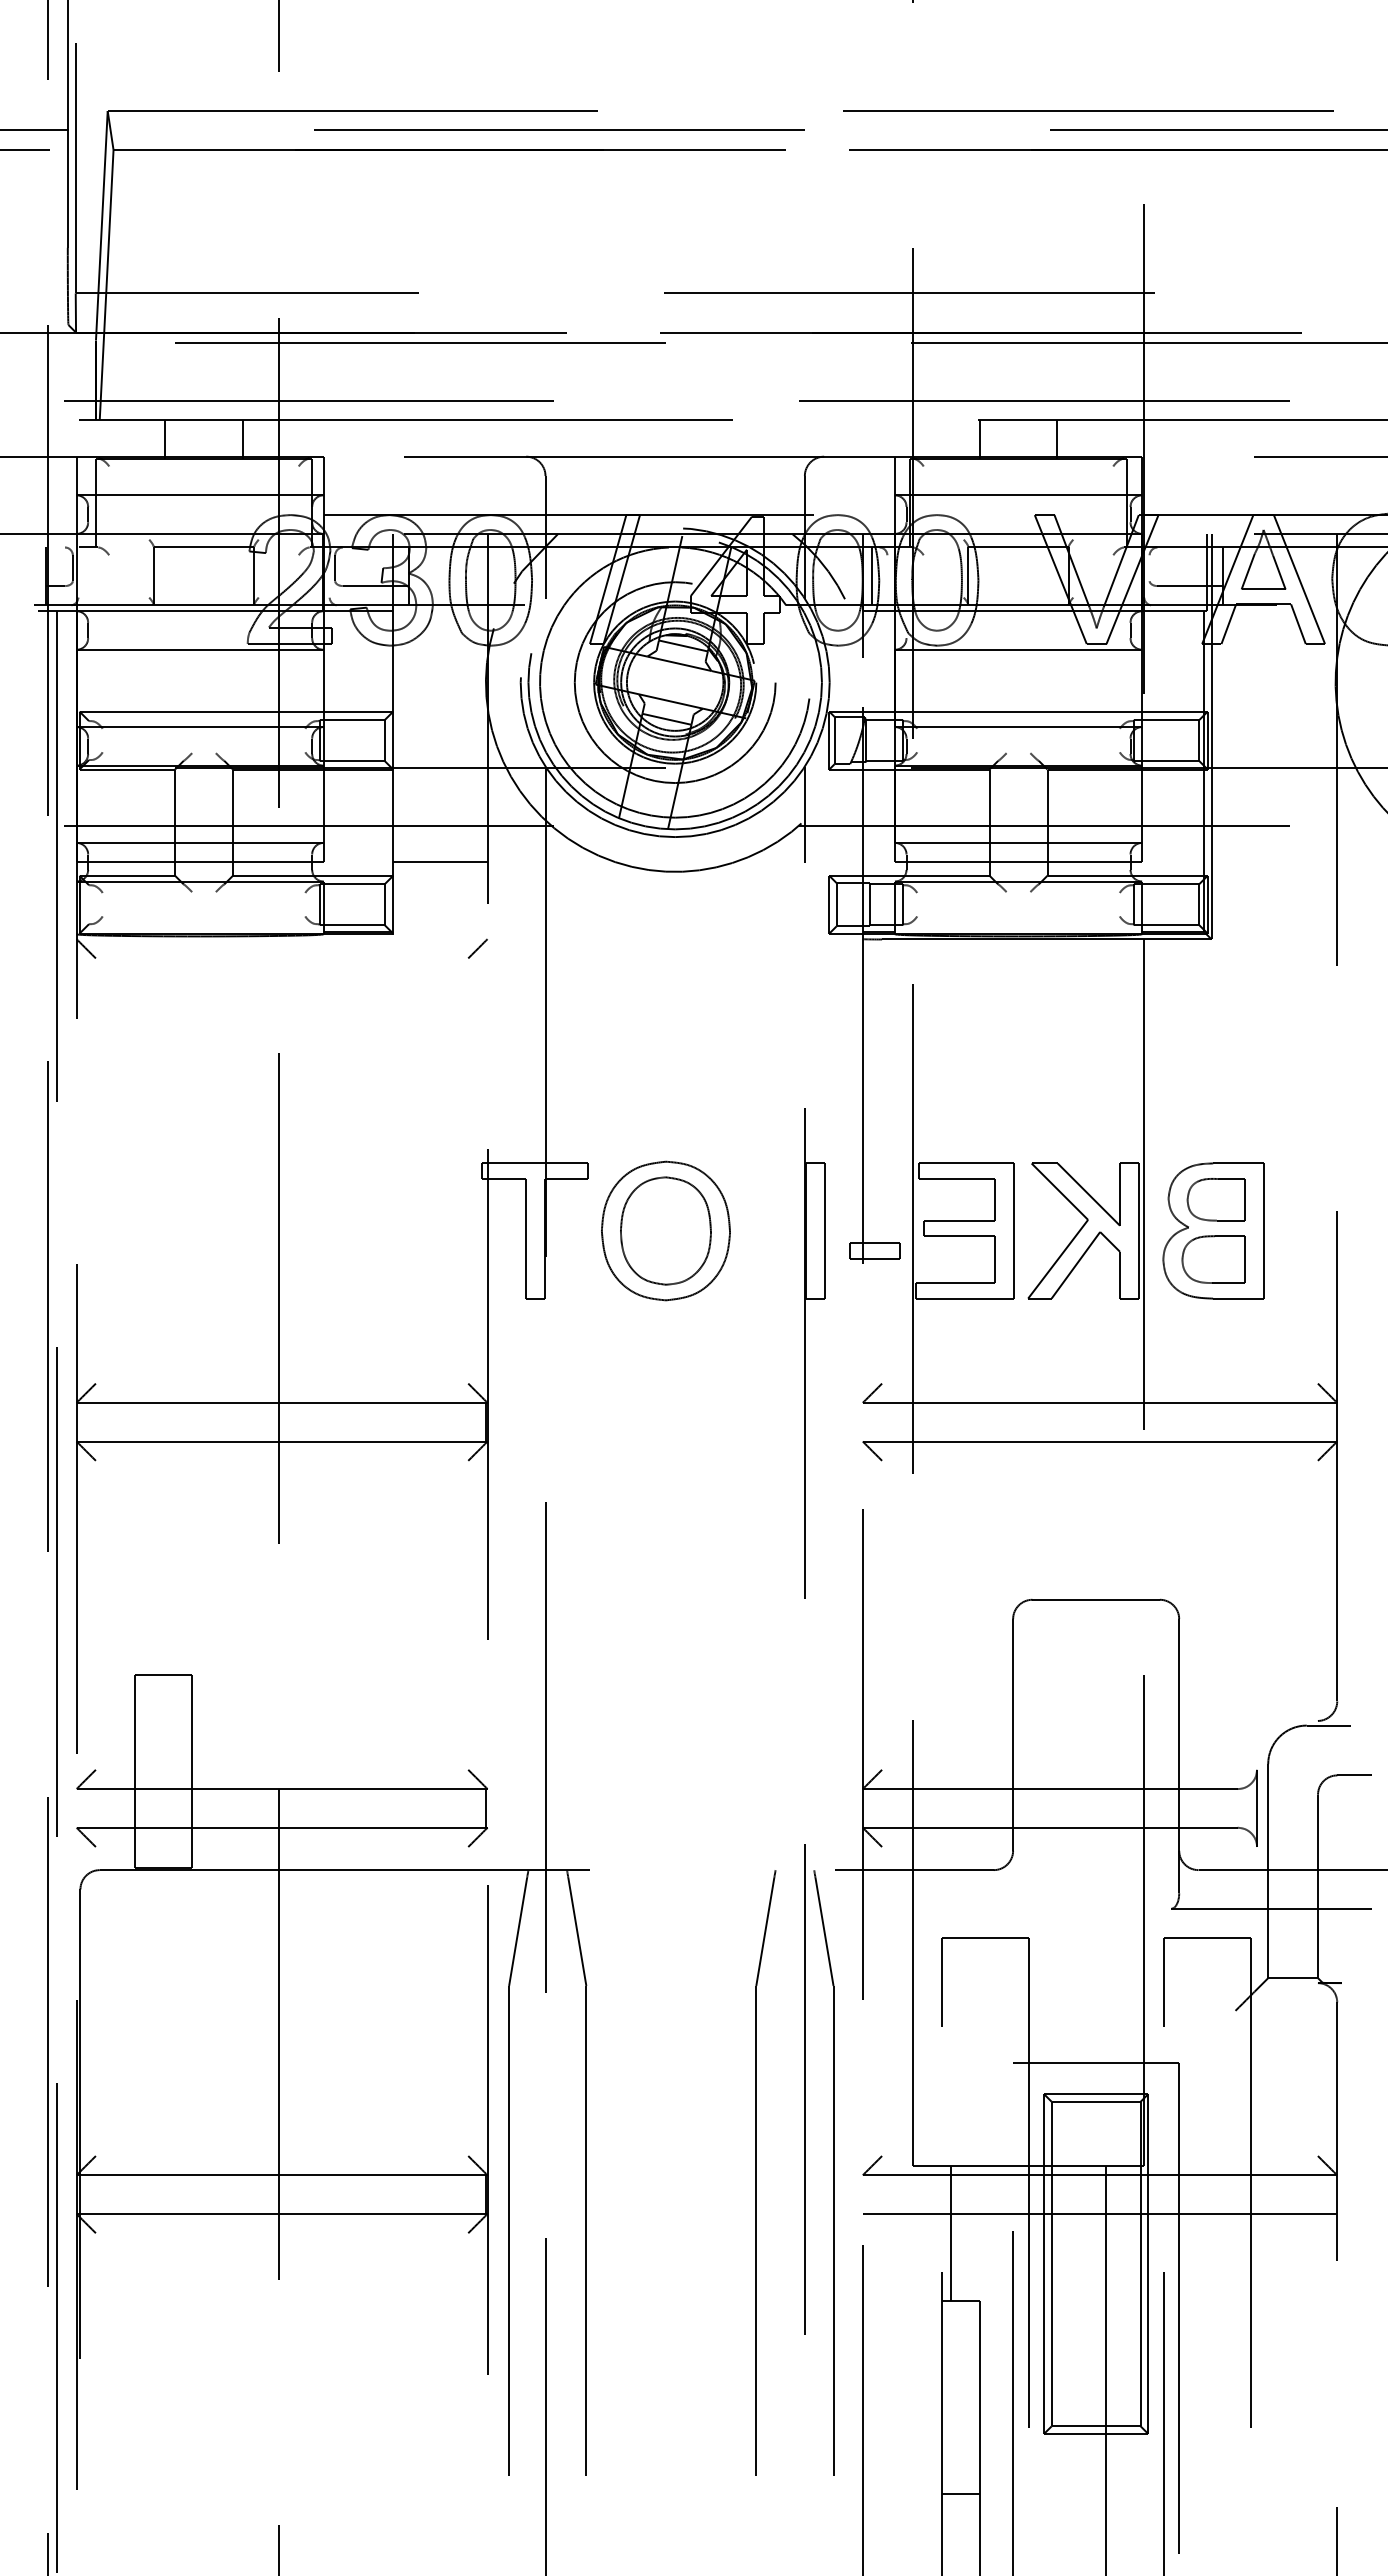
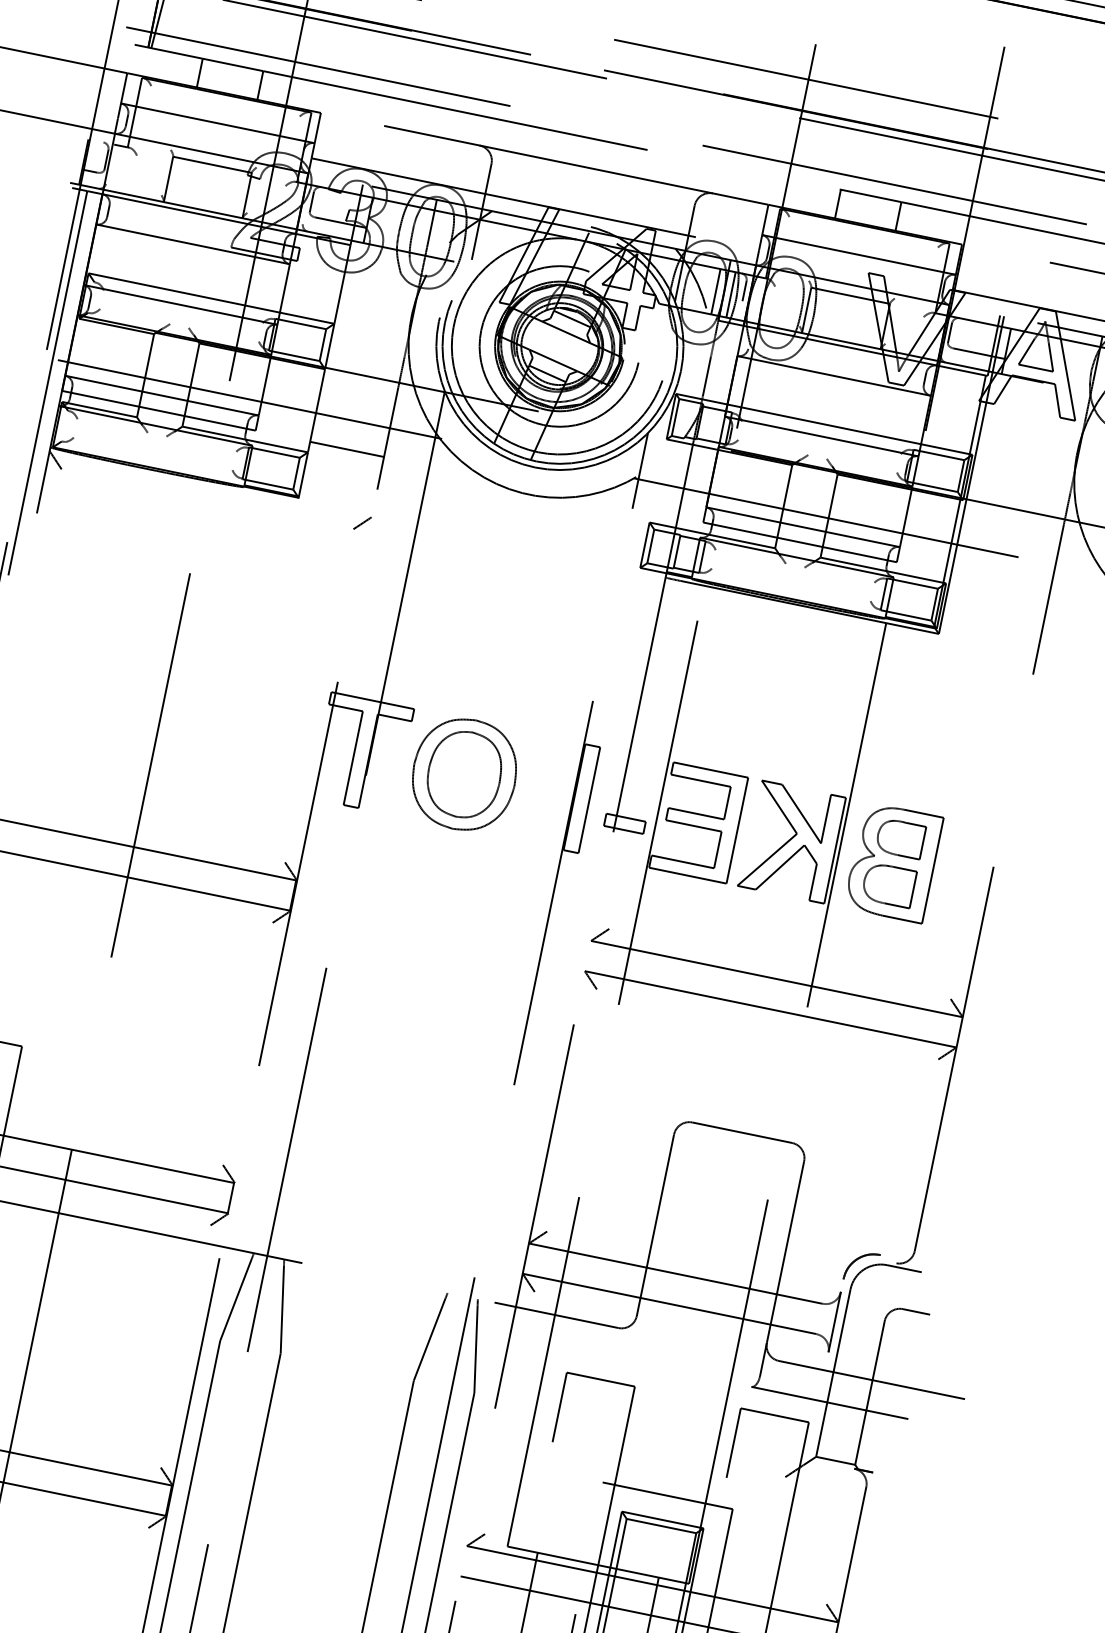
line: (887, 568) -> (744, 291), added
line: (1149, 568) -> (949, 333), added
line: (852, 576) -> (715, 291), added
line: (862, 682) -> (706, 376), added
part: (1269, 1726) -> (857, 1259), added

